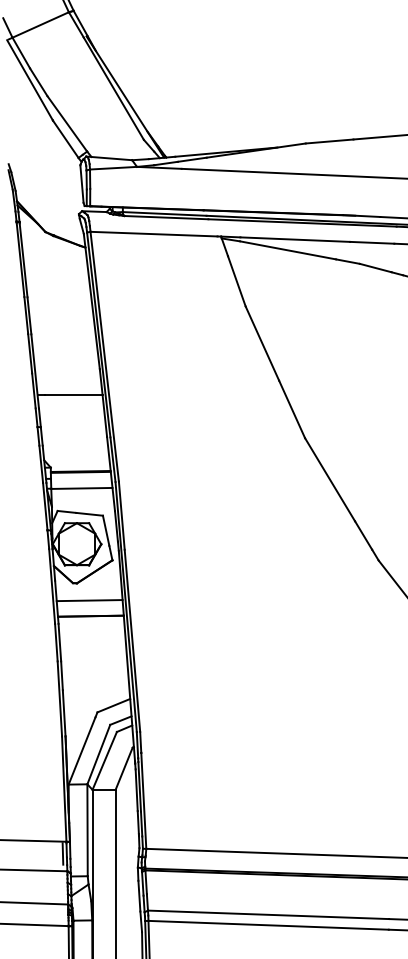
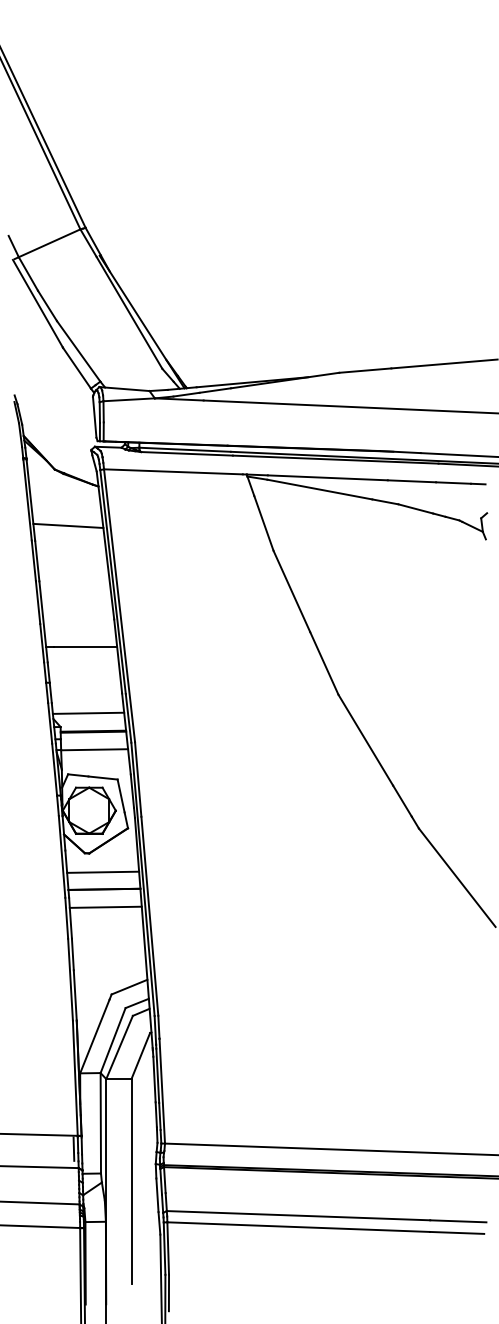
line: (57, 283) -> (68, 525), added
line: (76, 454) -> (88, 712), added
line: (91, 631) -> (105, 906), added

